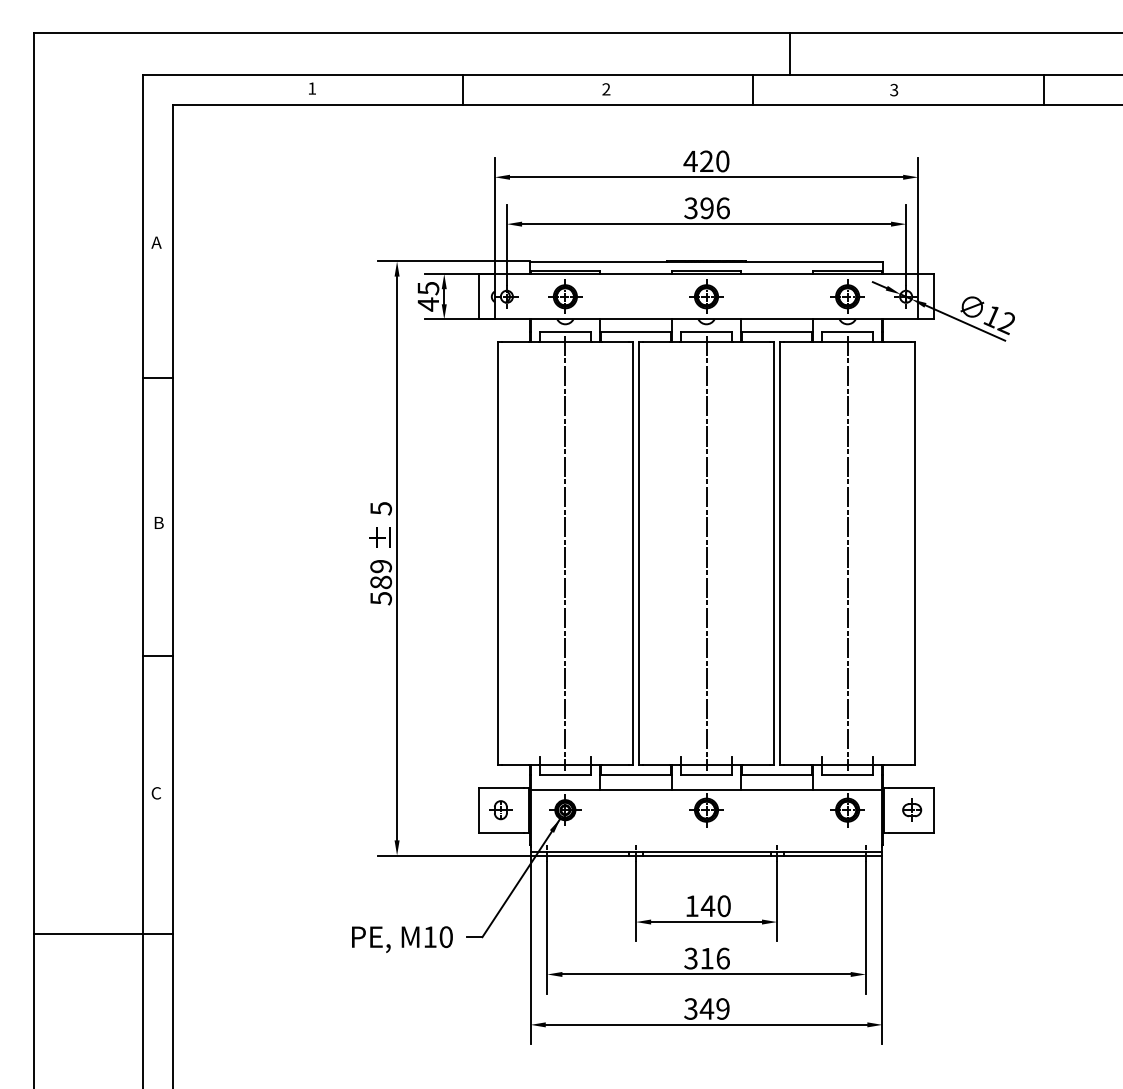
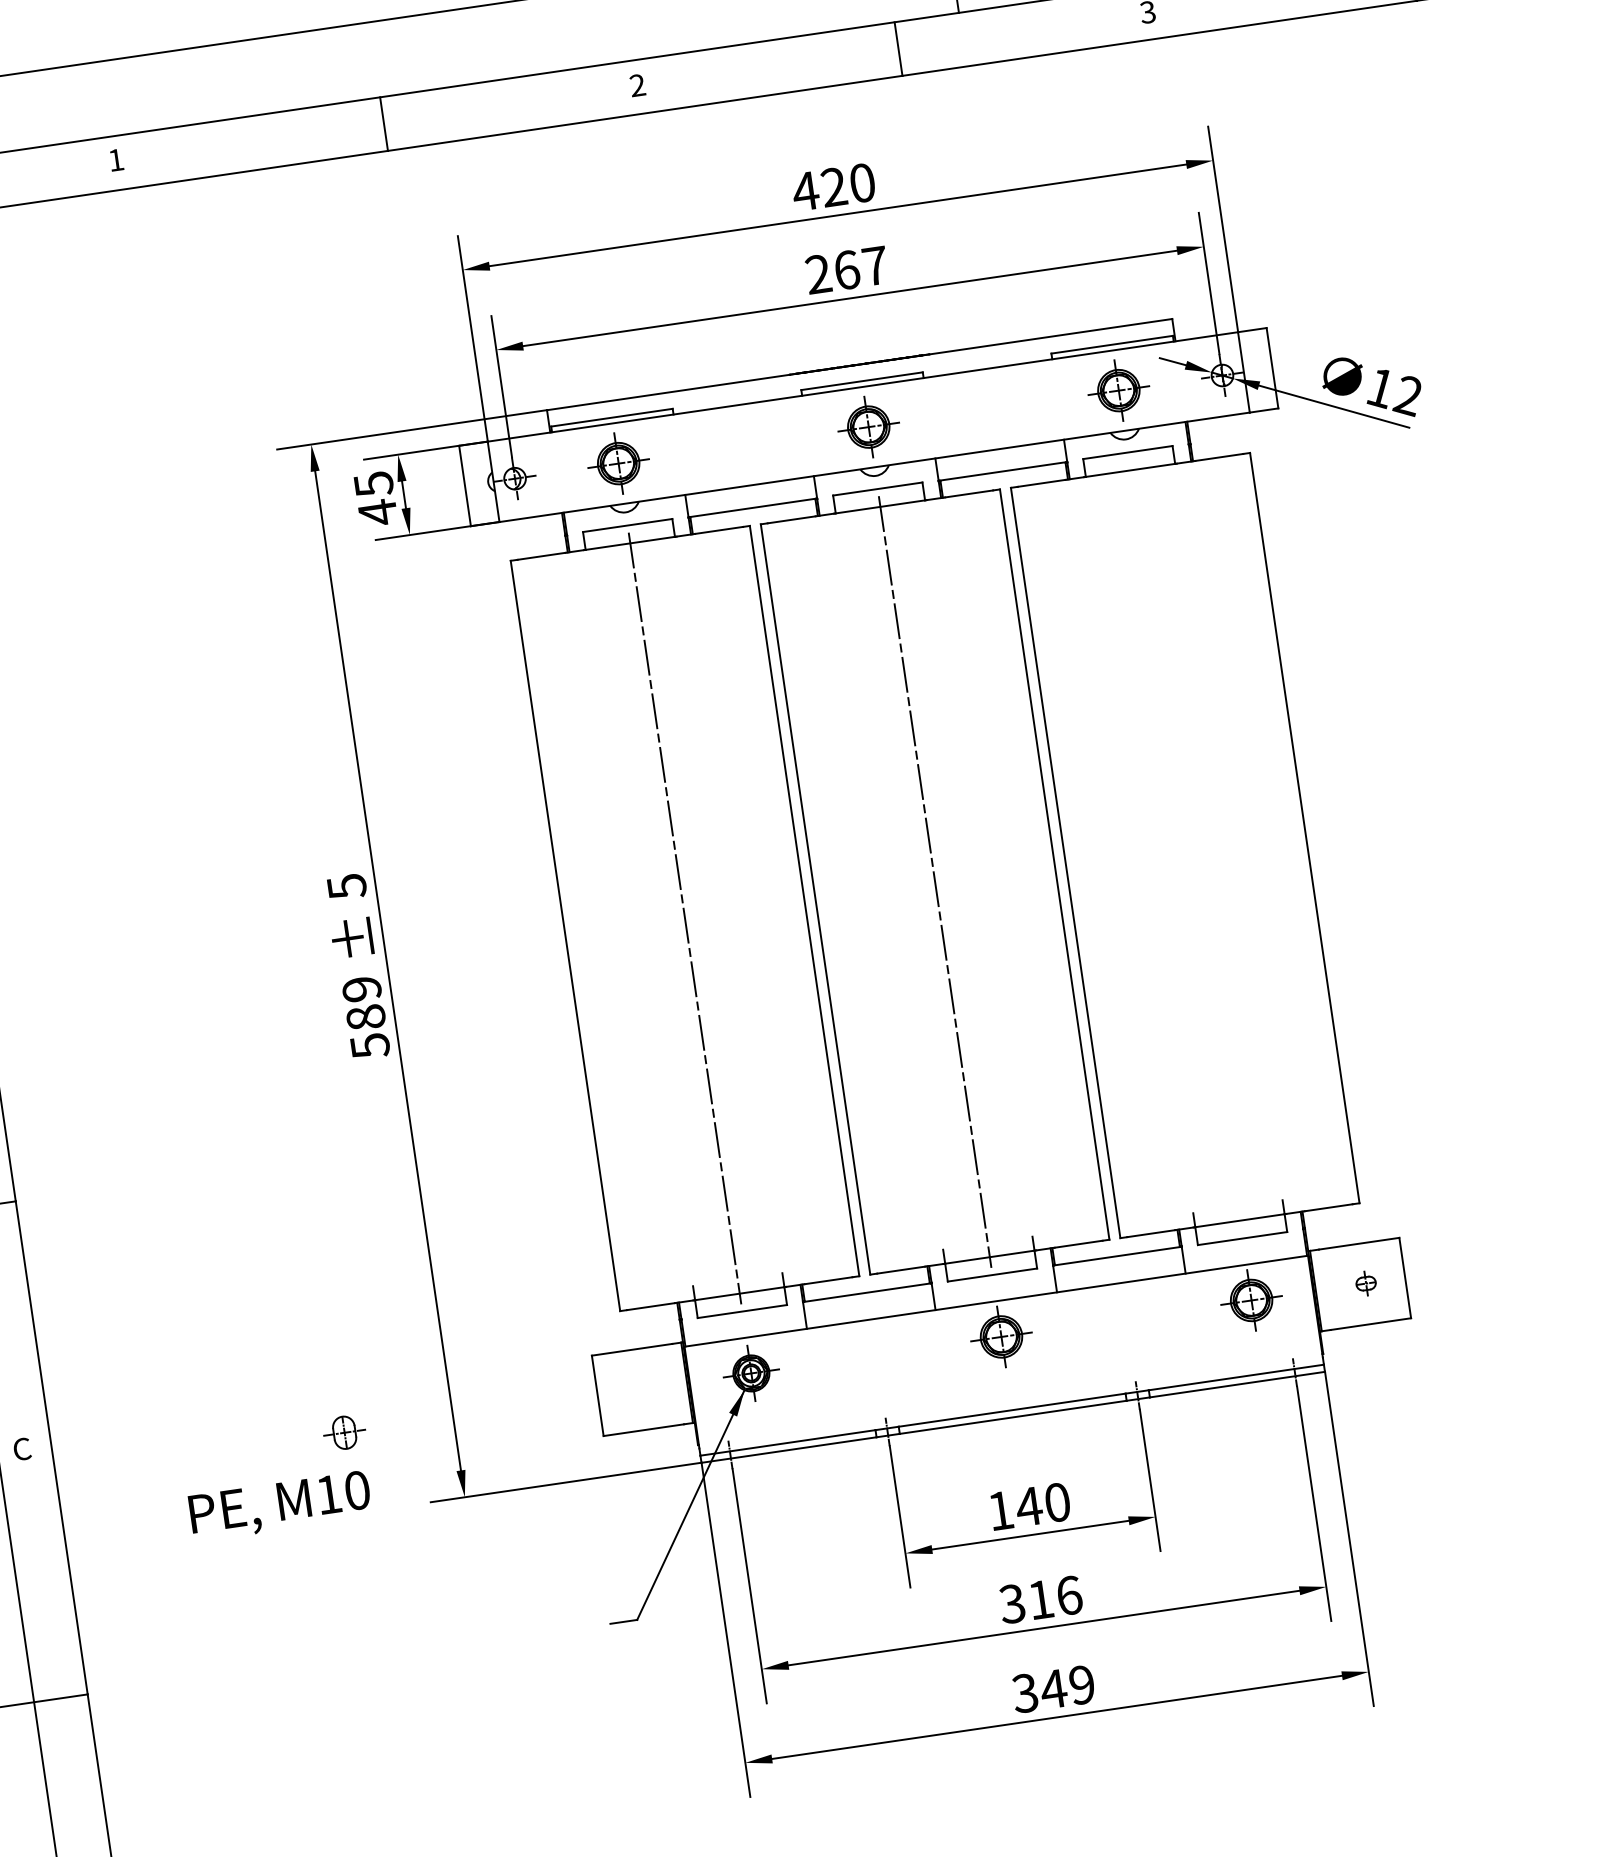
text: (706, 208) -> (845, 270), 396 -> 267
line: (847, 553) -> (1184, 845), removed
part: (912, 809) -> (1366, 1282), size x0.6
part: (500, 810) -> (344, 1433), moved
text: (402, 939) -> (280, 1506), moved

